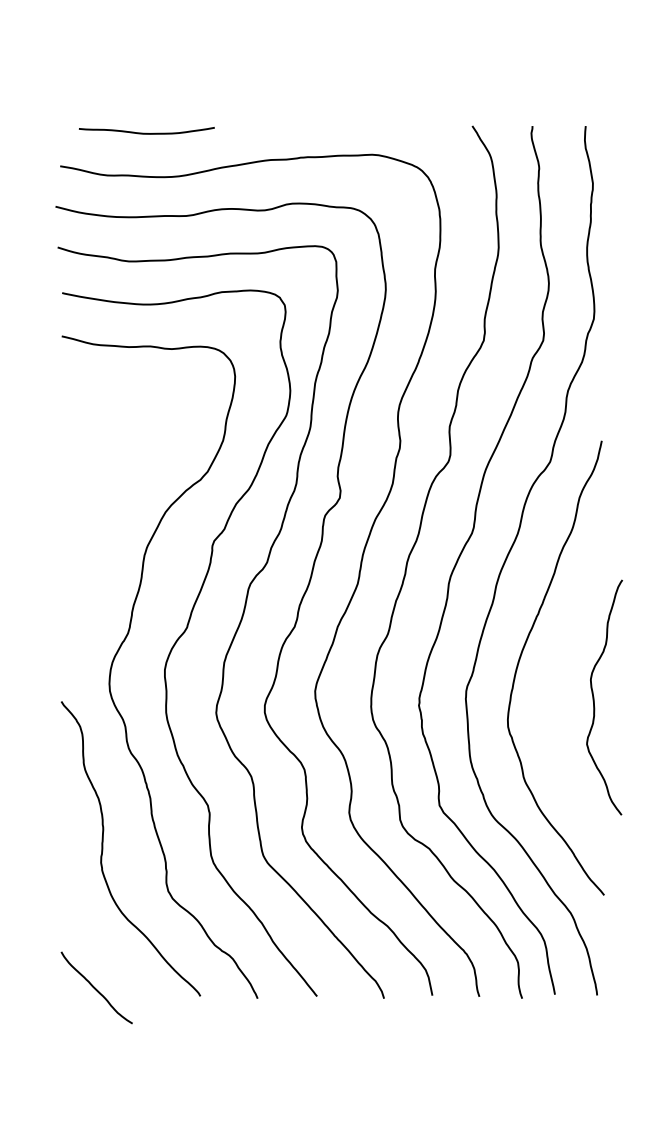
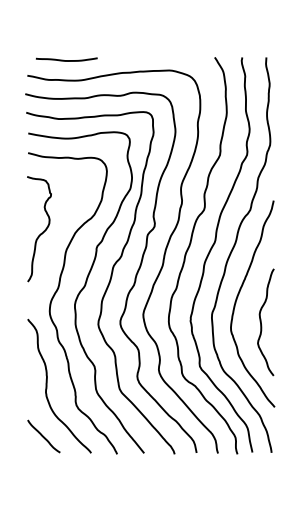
curve: (93, 508) -> (42, 231), added
curve: (594, 697) -> (261, 322), moved
curve: (95, 988) -> (43, 436), moved

